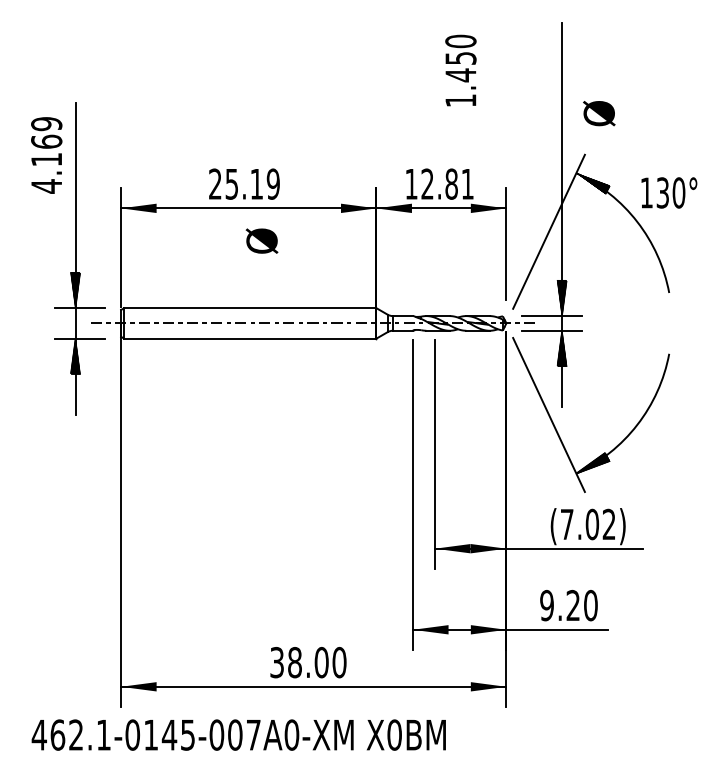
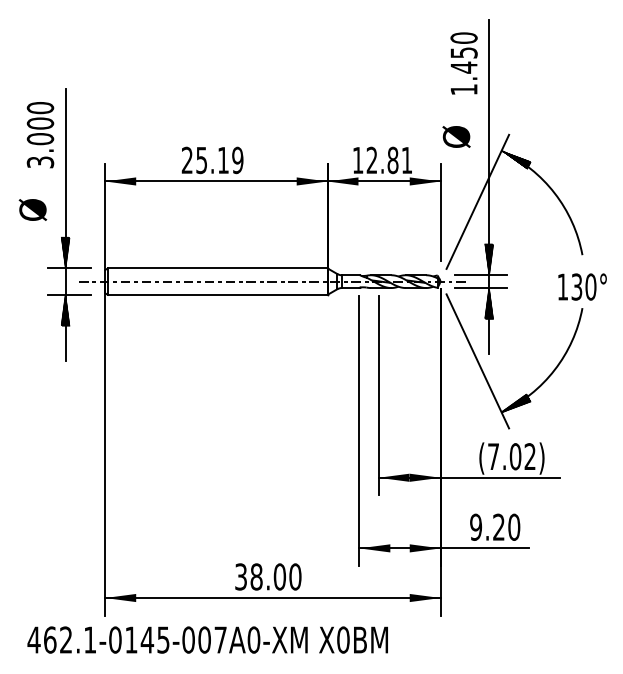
text: (460, 70) -> (463, 63), moved
text: (599, 113) -> (456, 136), moved
text: (46, 155) -> (40, 135), 4.169 -> 3.000
text: (669, 192) -> (582, 286), moved
text: (261, 240) -> (32, 209), moved

